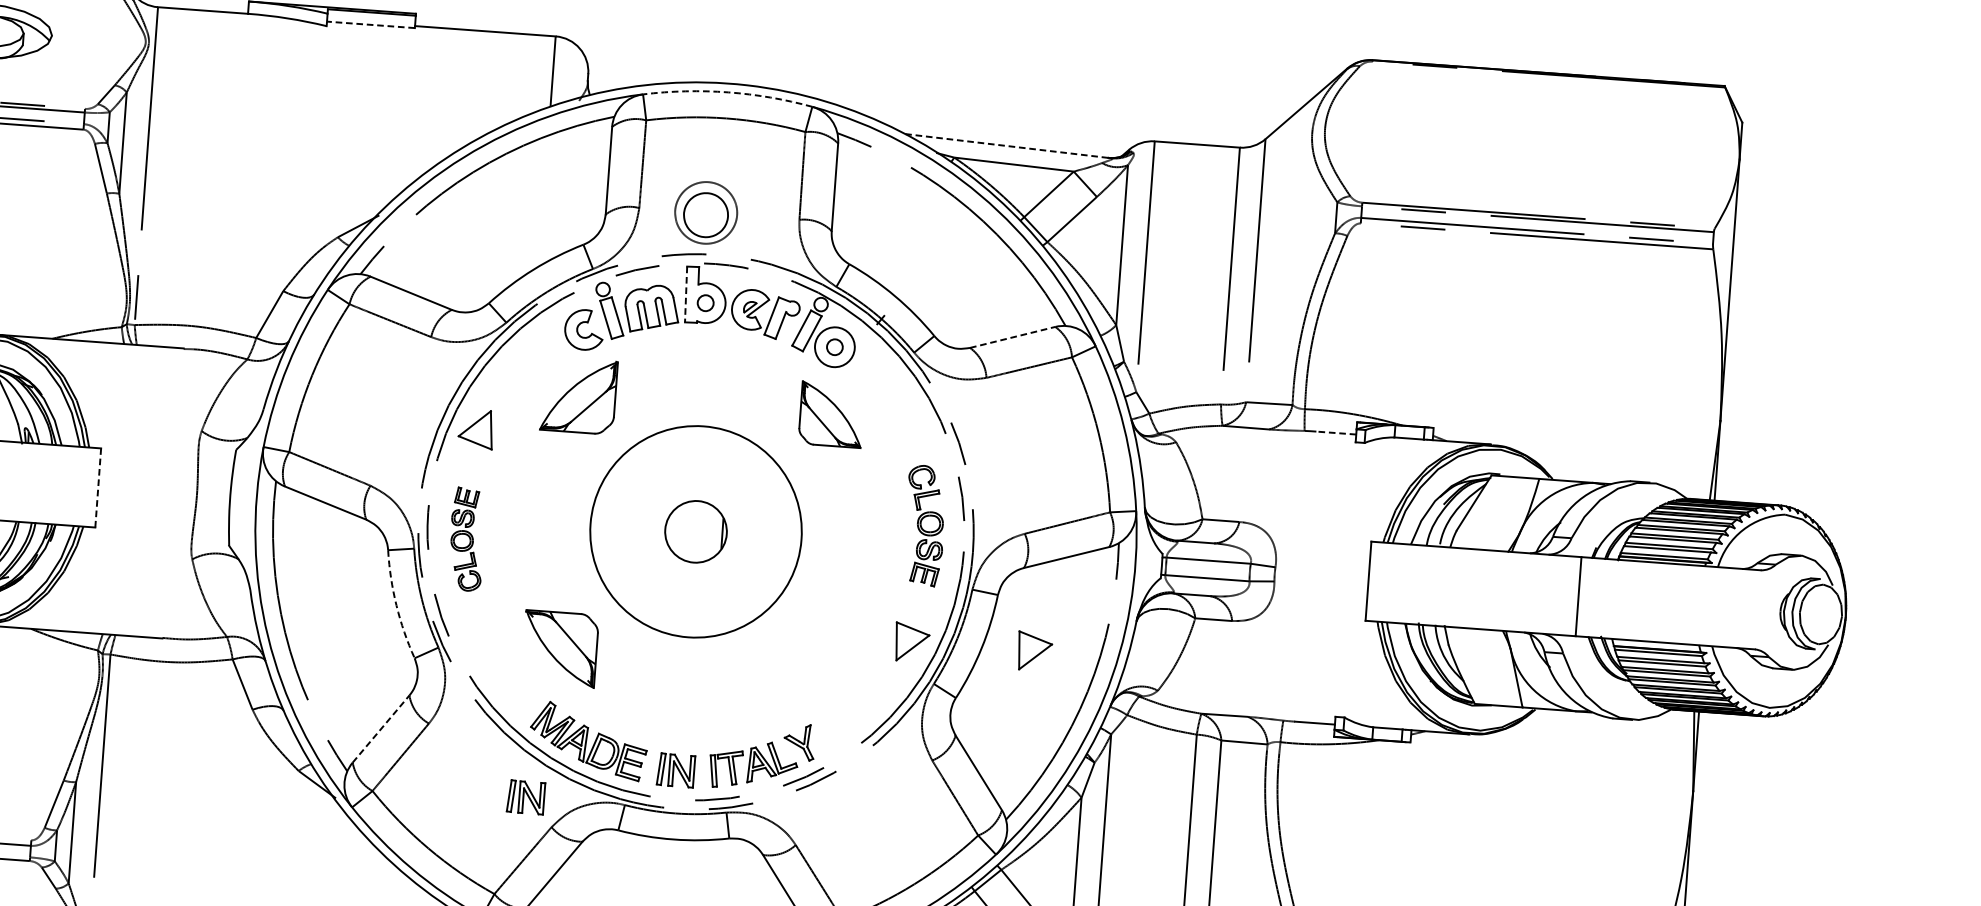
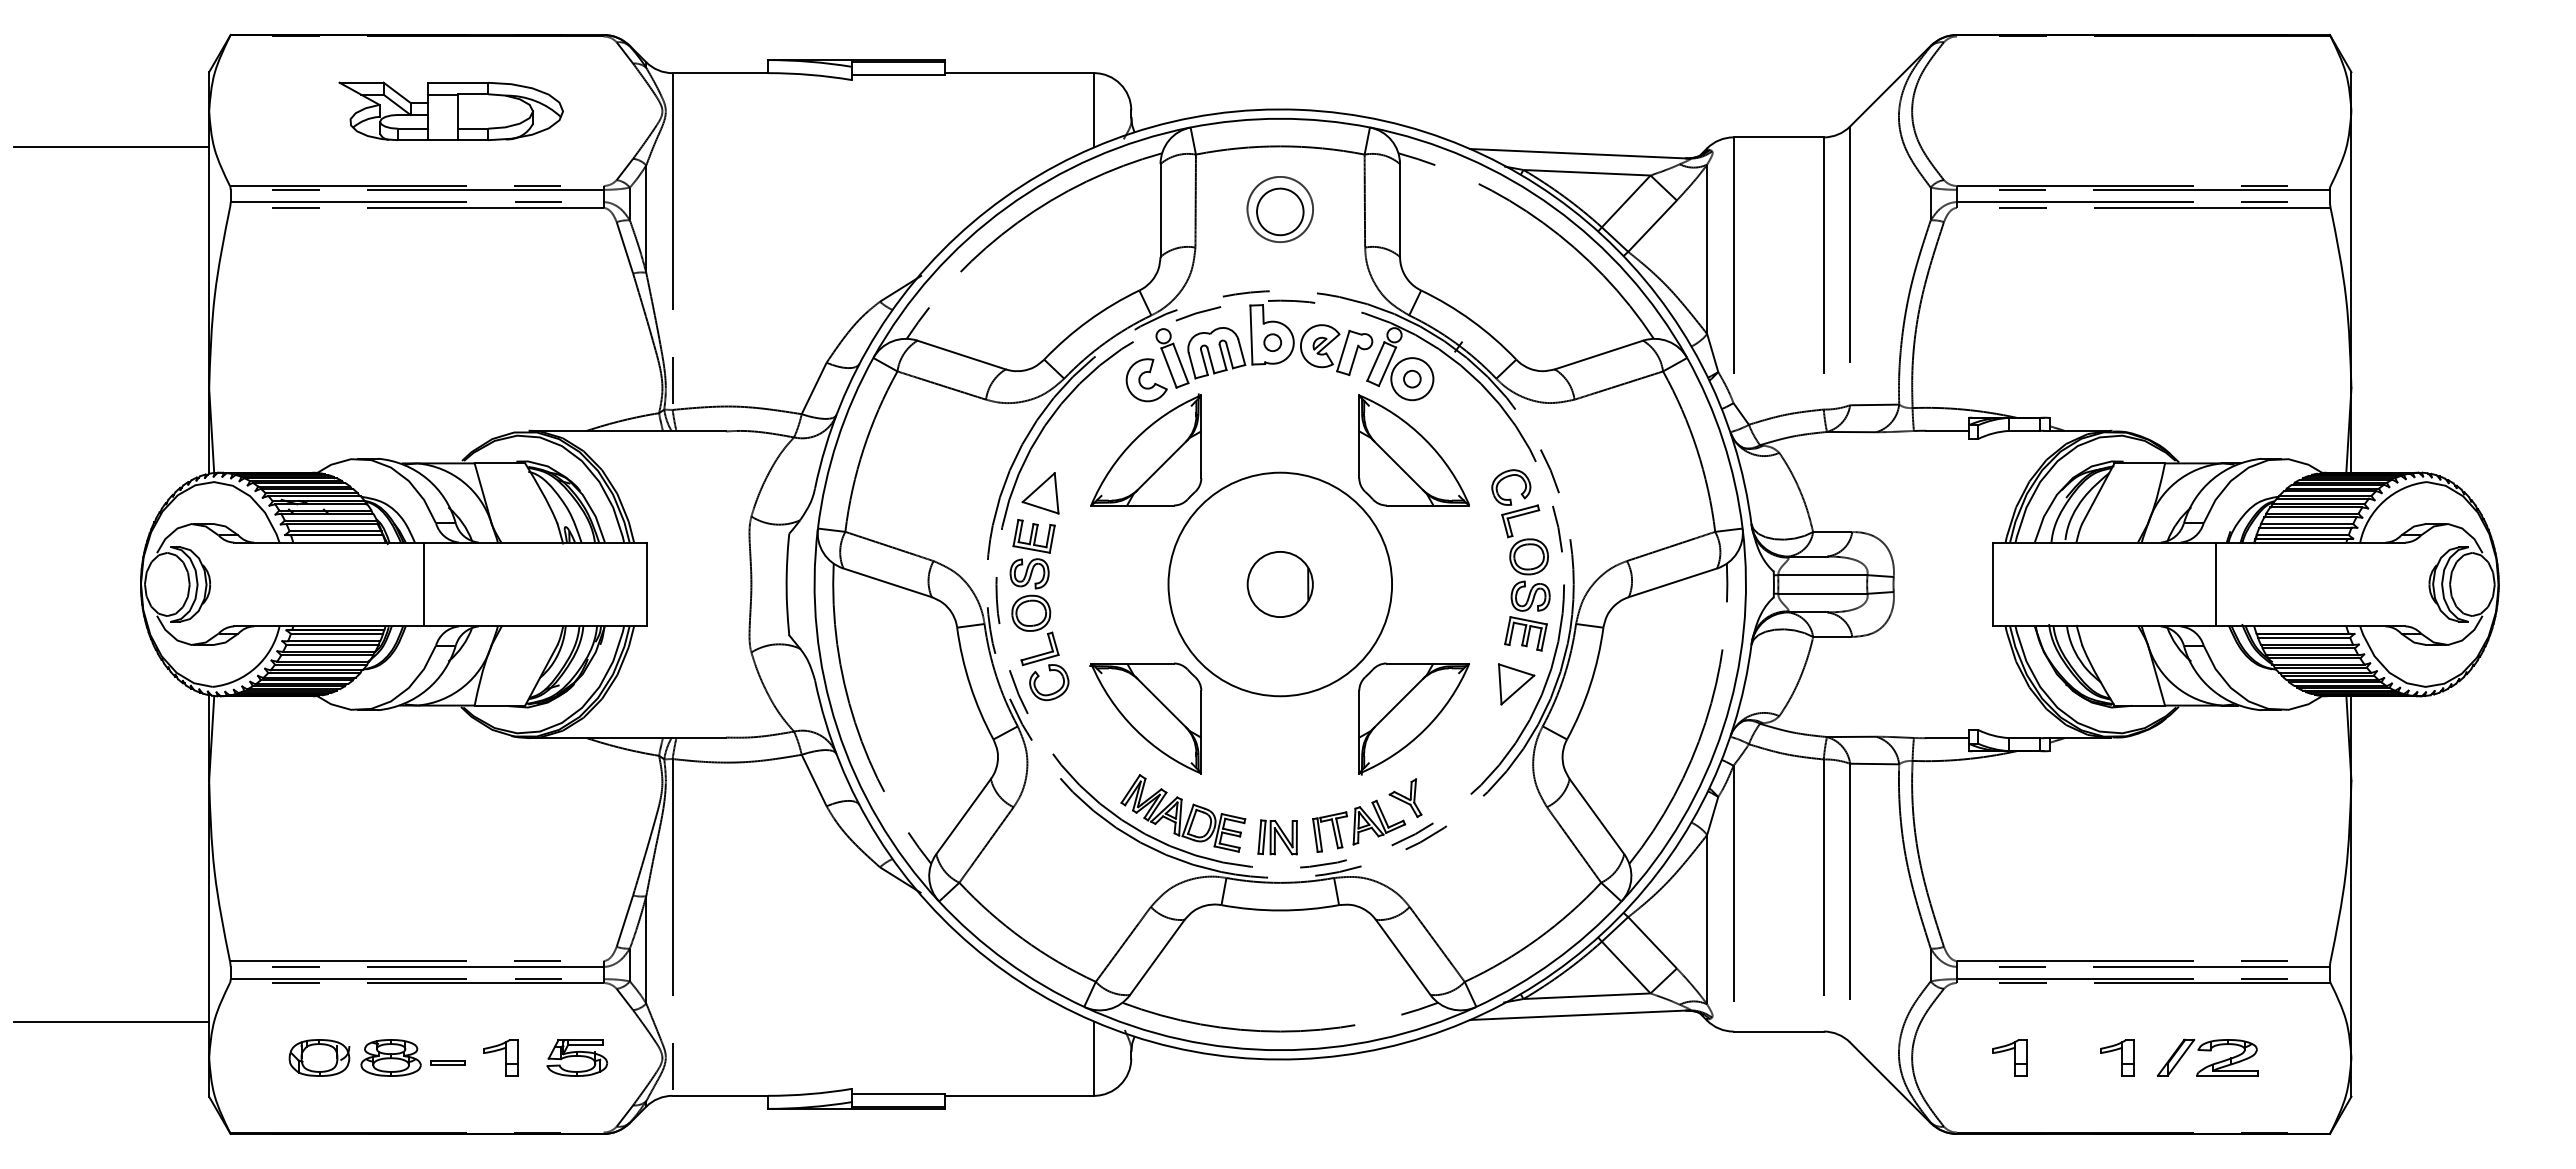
line: (371, 25) -> (898, 75), dashed -> solid
arc: (728, 92) -> (1280, 118), dashed -> solid
line: (1008, 145) -> (1579, 153), dashed -> solid
part: (705, 212) -> (1279, 209), moved
line: (686, 294) -> (1251, 335), dashed -> solid
line: (1013, 336) -> (1599, 354), dashed -> solid
part: (579, 395) -> (1146, 449), size x1.43
part: (831, 414) -> (1413, 450), size x1.67
line: (1336, 432) -> (1947, 430), dashed -> solid
line: (97, 487) -> (646, 584), dashed -> solid
part: (924, 525) -> (1520, 560), size x1.43
part: (467, 539) -> (1039, 610), size x1.67
arc: (396, 605) -> (970, 685), dashed -> solid
part: (559, 648) -> (1145, 718), size x1.43
part: (1034, 651) -> (1646, 684), removed
part: (812, 667) -> (1413, 718), added
line: (381, 728) -> (963, 816), dashed -> solid
part: (525, 797) -> (1121, 877), removed

